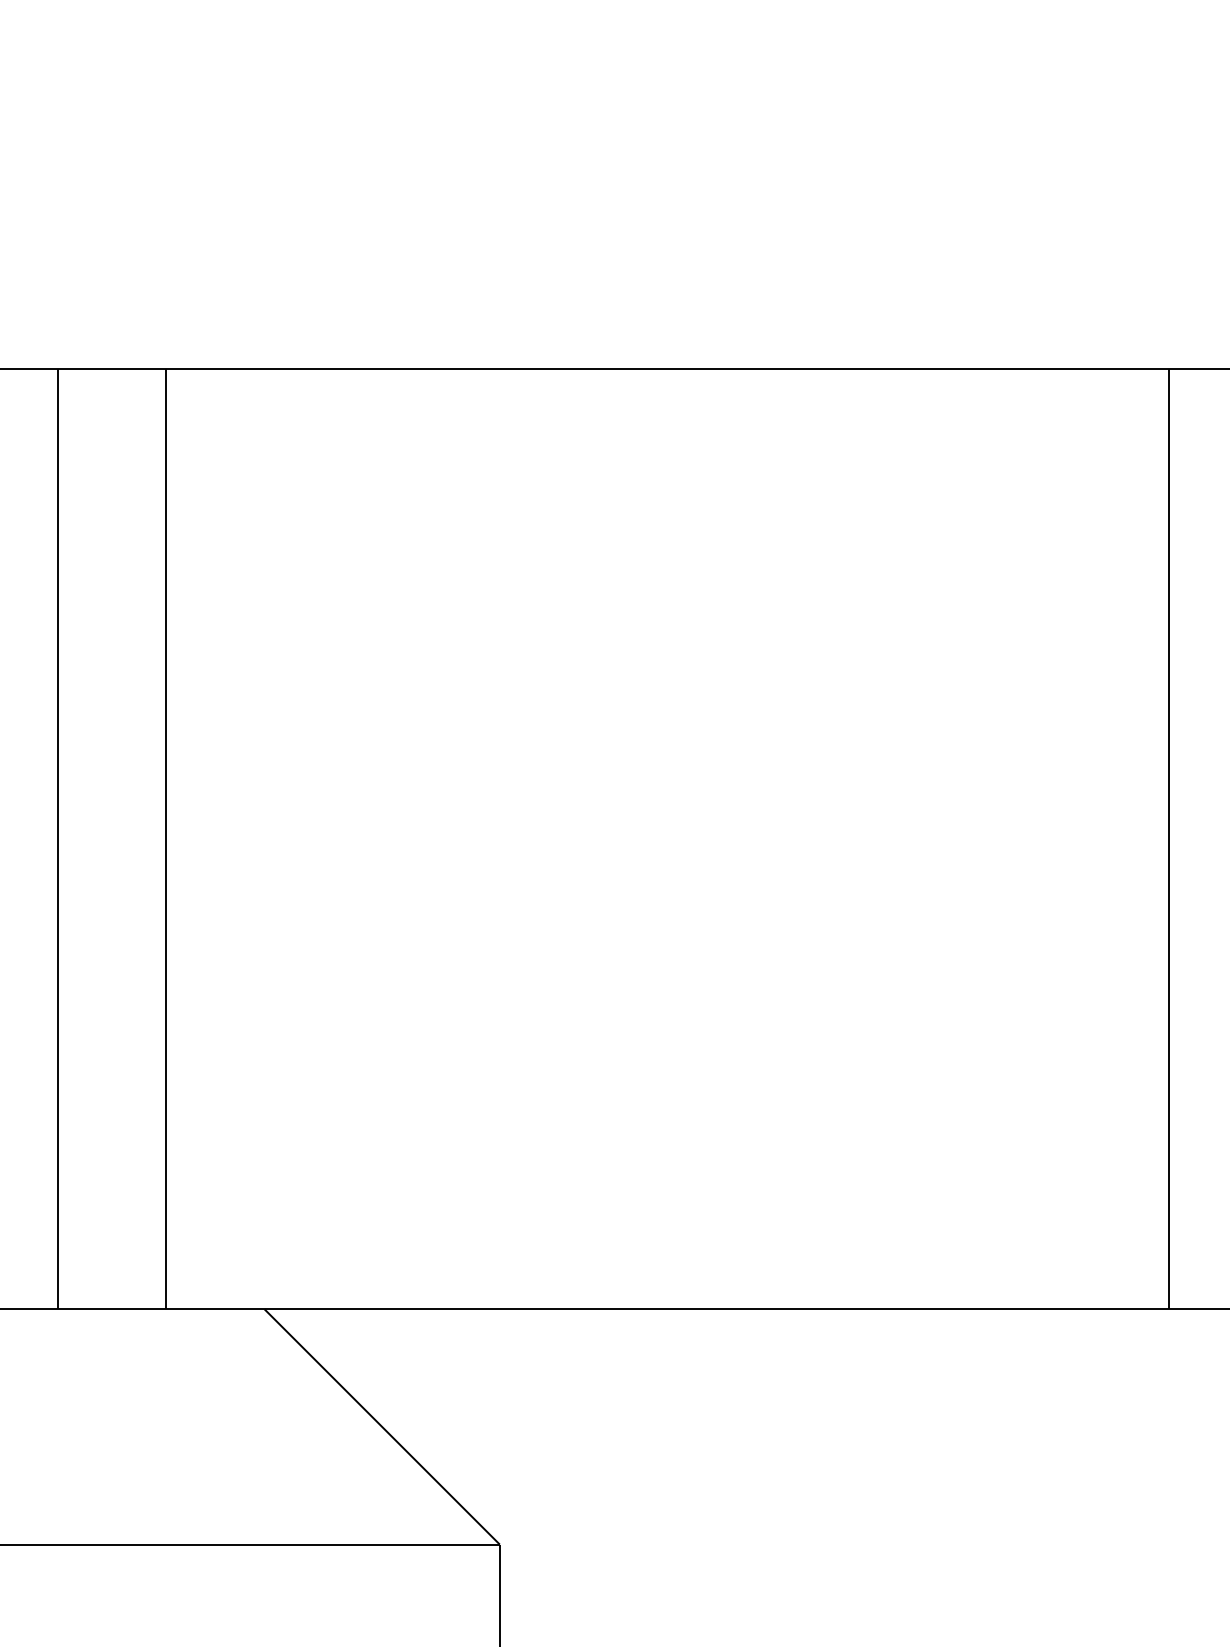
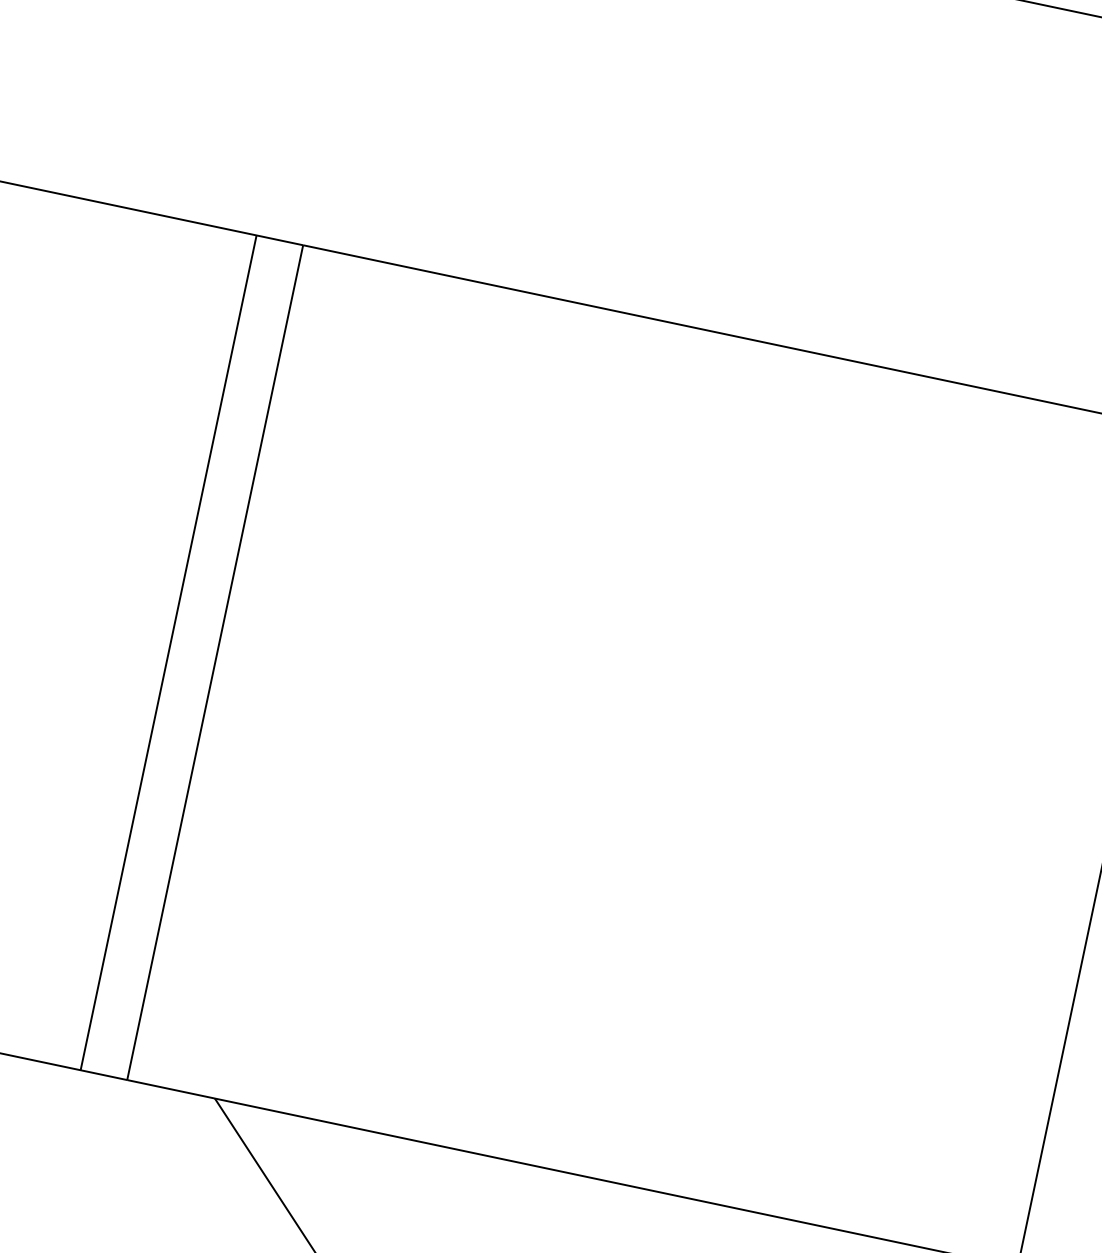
line: (58, 838) -> (168, 652), moved

